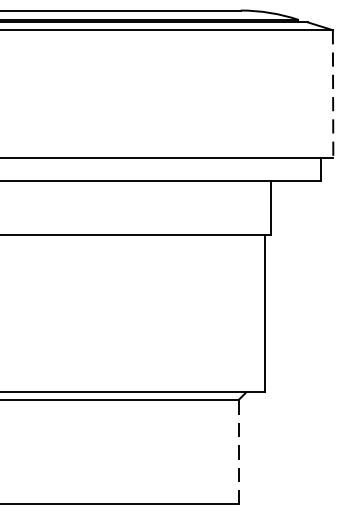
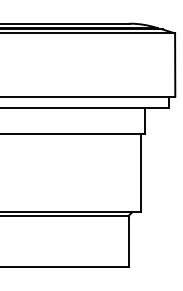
line: (333, 93) -> (175, 64), dashed -> solid
line: (238, 451) -> (128, 241), dashed -> solid

